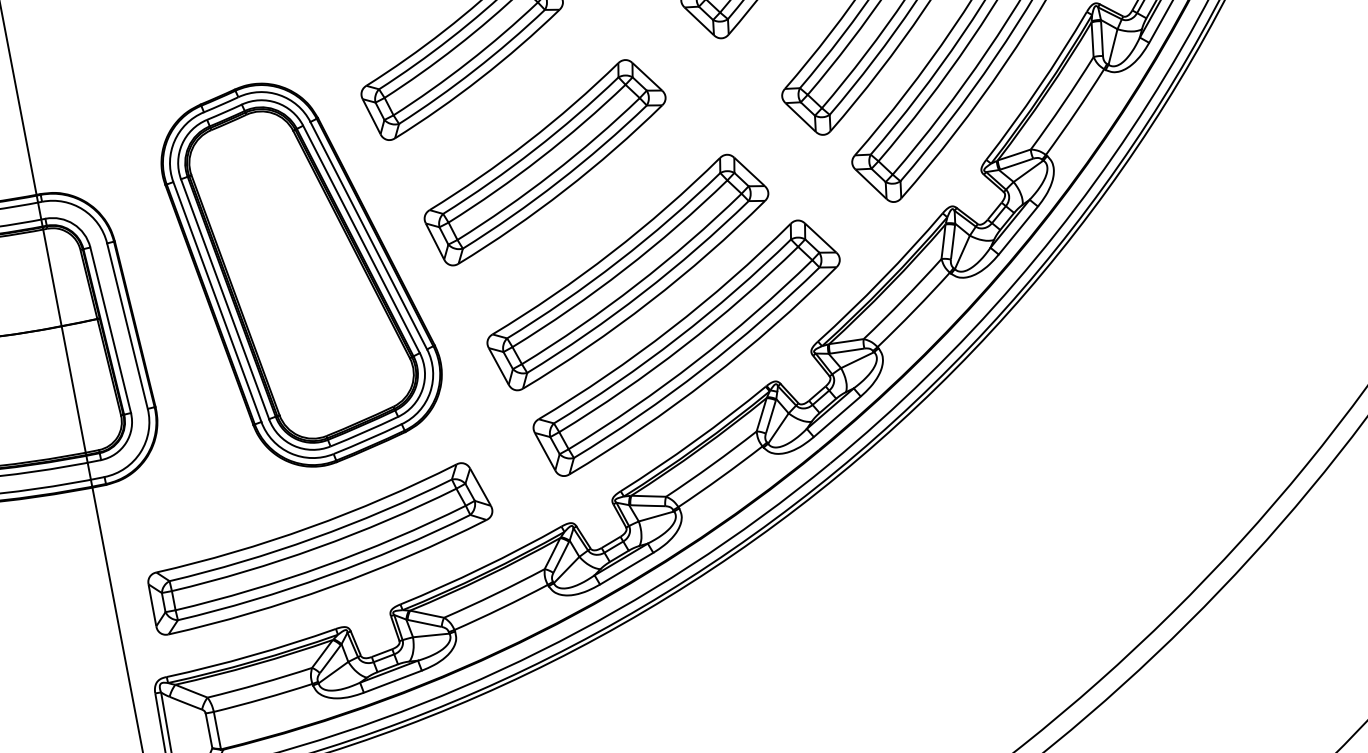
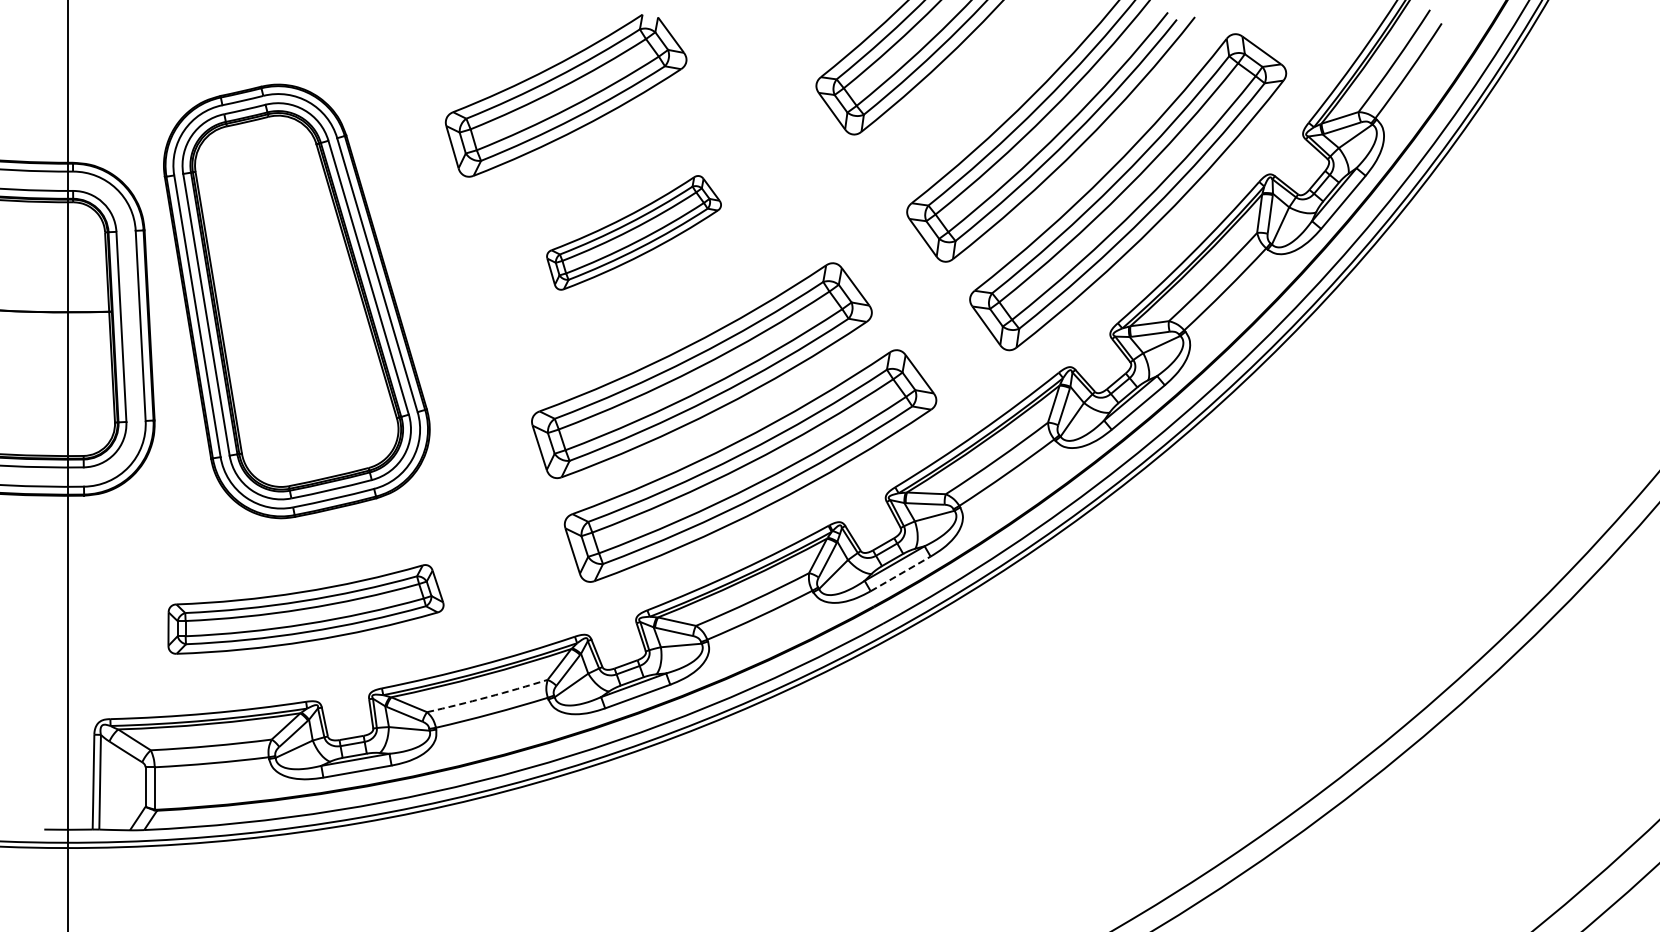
part: (545, 161) -> (633, 232), size x0.6
part: (302, 272) -> (296, 301), moved
line: (837, 416) -> (900, 573), solid -> dashed
part: (319, 547) -> (305, 609), size x0.7
arc: (494, 594) -> (487, 697), solid -> dashed

